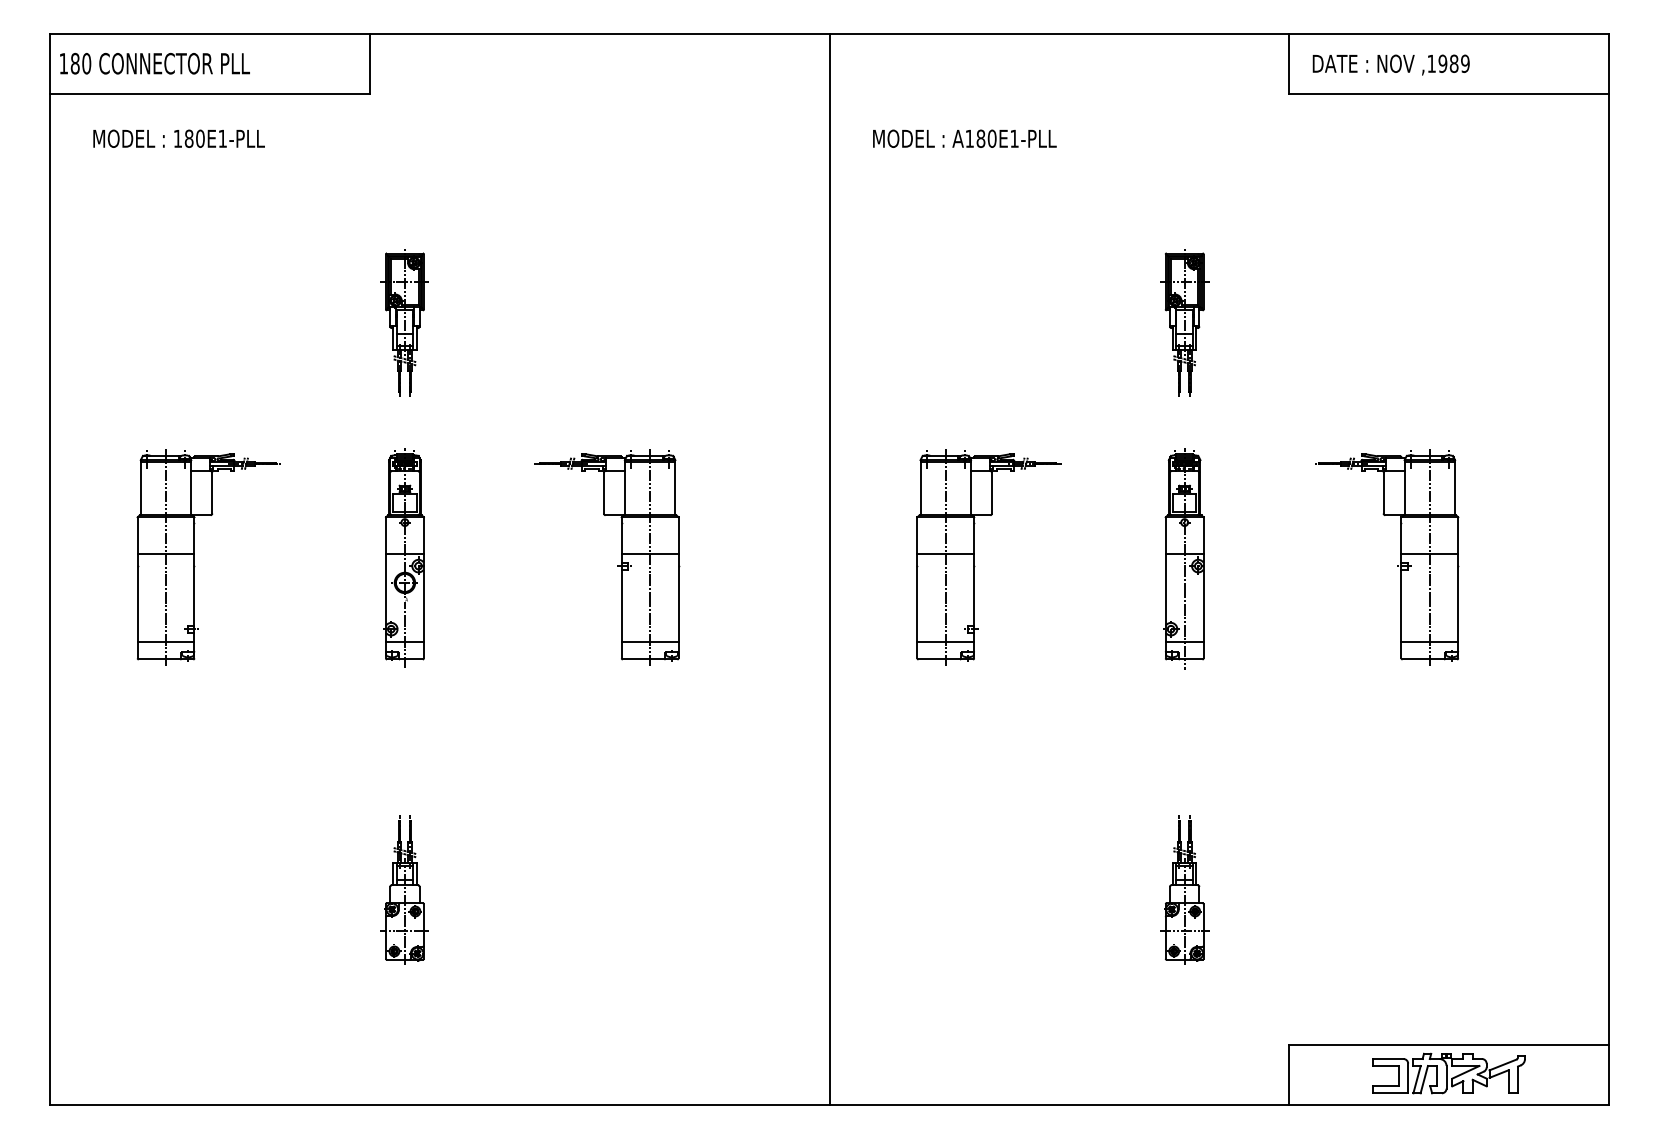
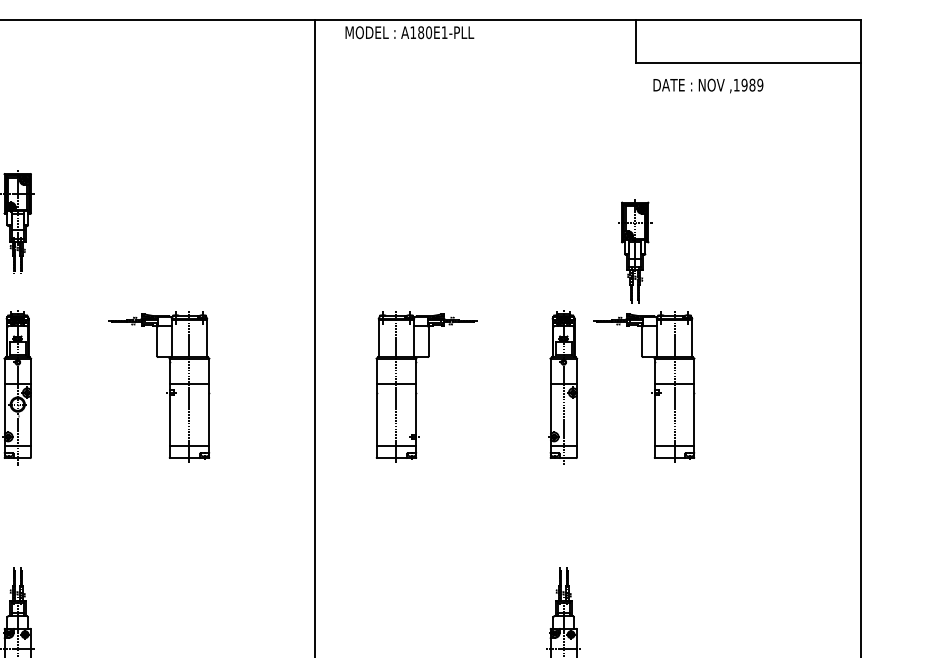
text: (1390, 64) -> (707, 85), moved
text: (964, 138) -> (409, 32), moved
part: (1184, 322) -> (635, 250), moved
part: (1397, 565) -> (651, 392), moved

